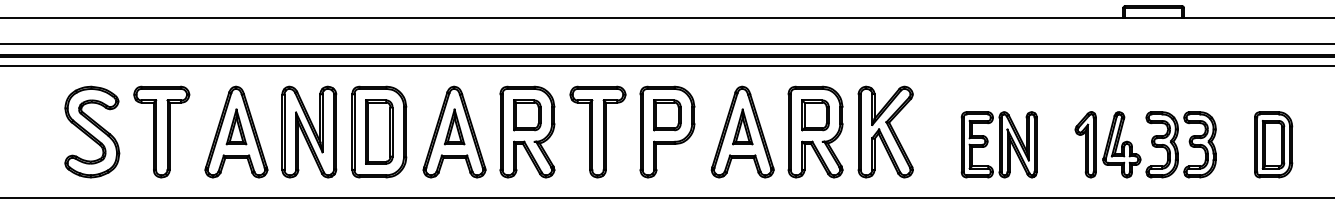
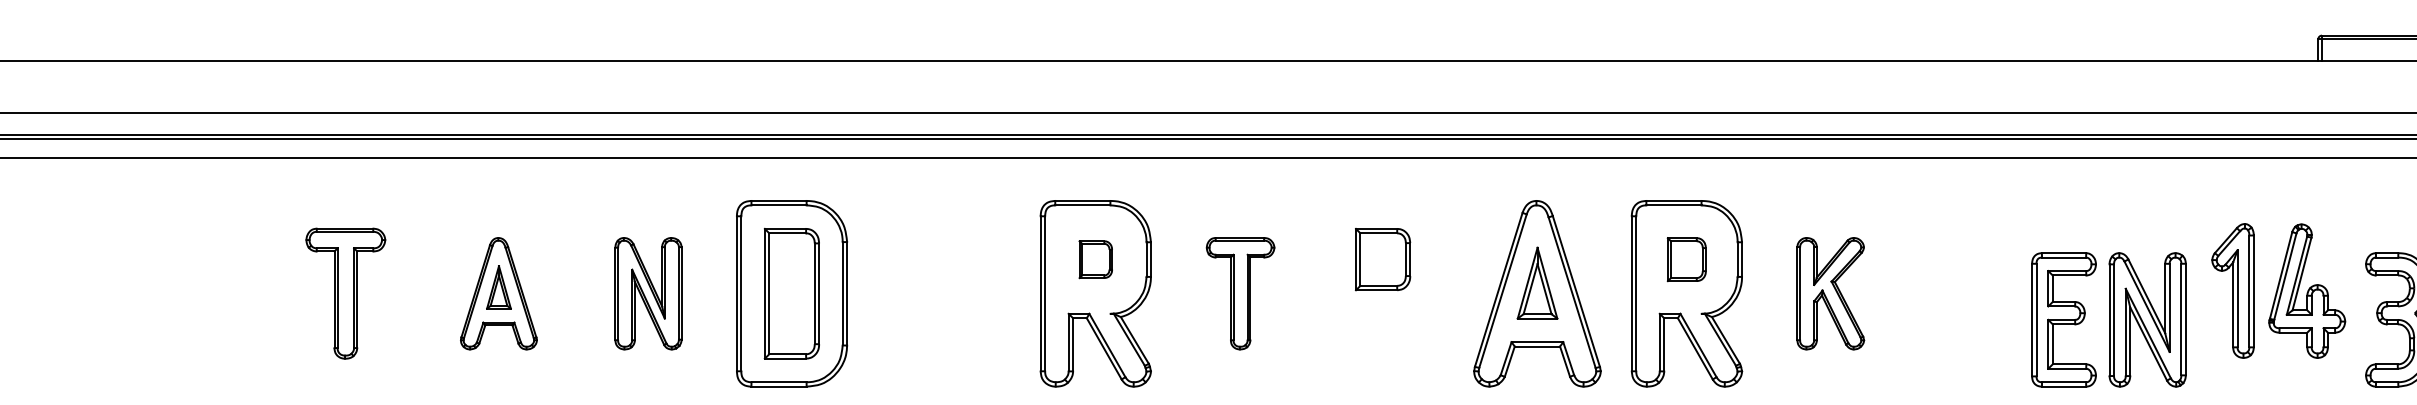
part: (527, 115) -> (1095, 259), size x0.6
part: (815, 115) -> (1686, 259), size x0.7
part: (92, 131) -> (203, 292), removed
part: (161, 131) -> (345, 292), size x0.7
part: (236, 131) -> (498, 292), size x0.6
part: (309, 131) -> (648, 292), size x0.6
part: (454, 131) -> (946, 292), removed
part: (597, 131) -> (1239, 292), size x0.6
part: (667, 131) -> (1383, 292), removed
part: (885, 131) -> (1830, 292), size x0.6
part: (998, 144) -> (2107, 319), moved
part: (1107, 144) -> (2277, 290), moved

